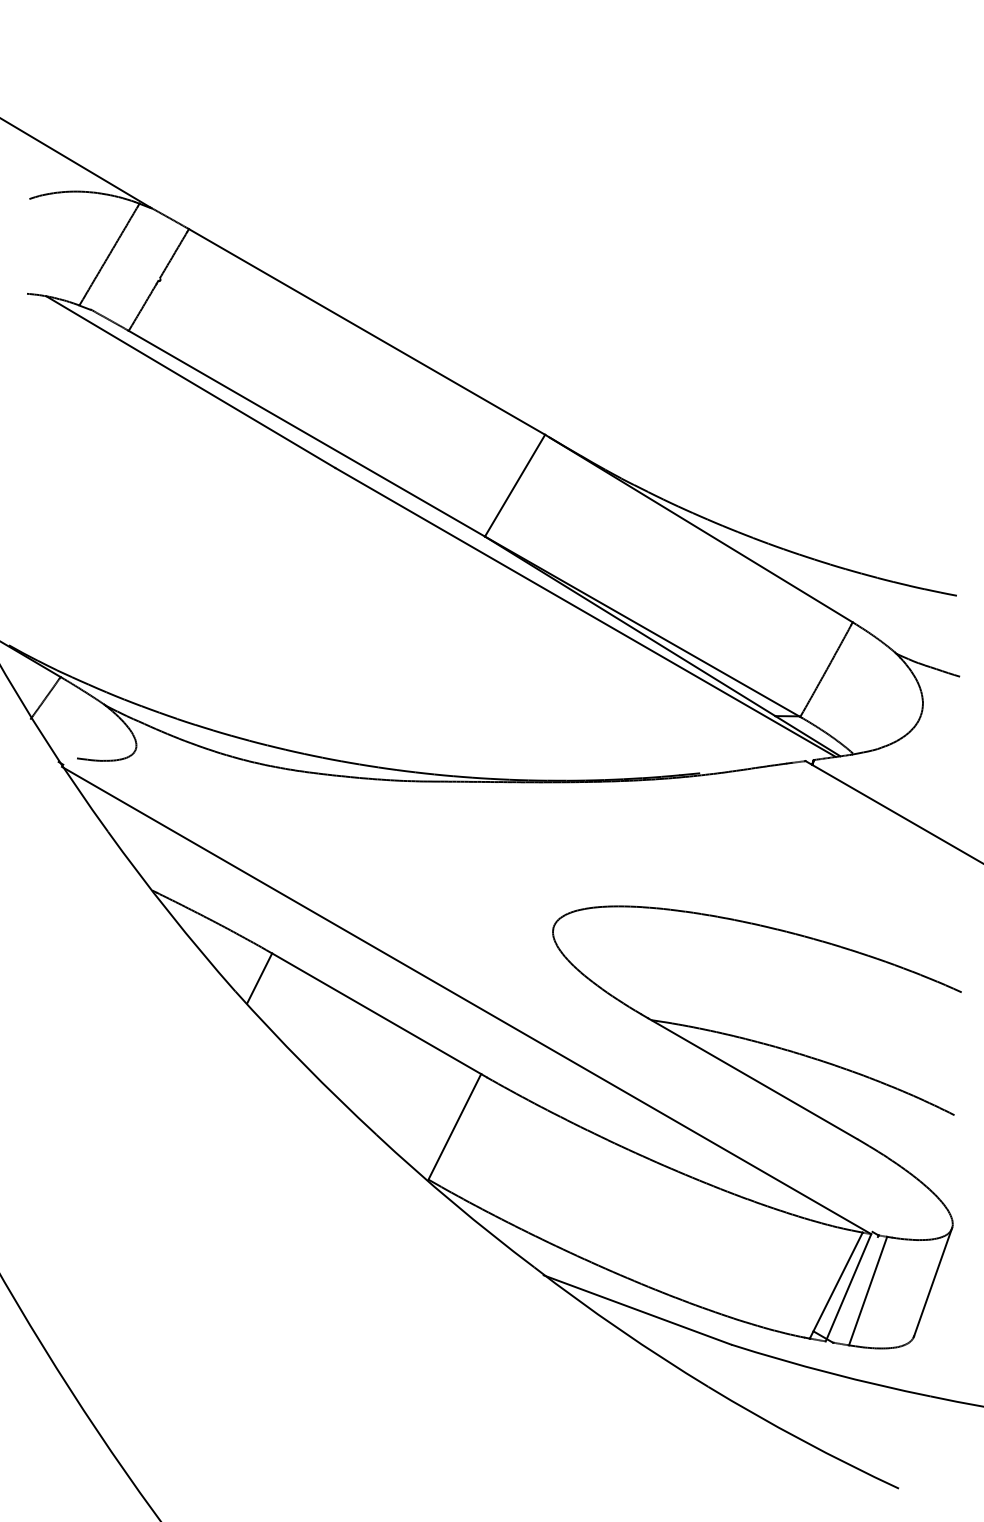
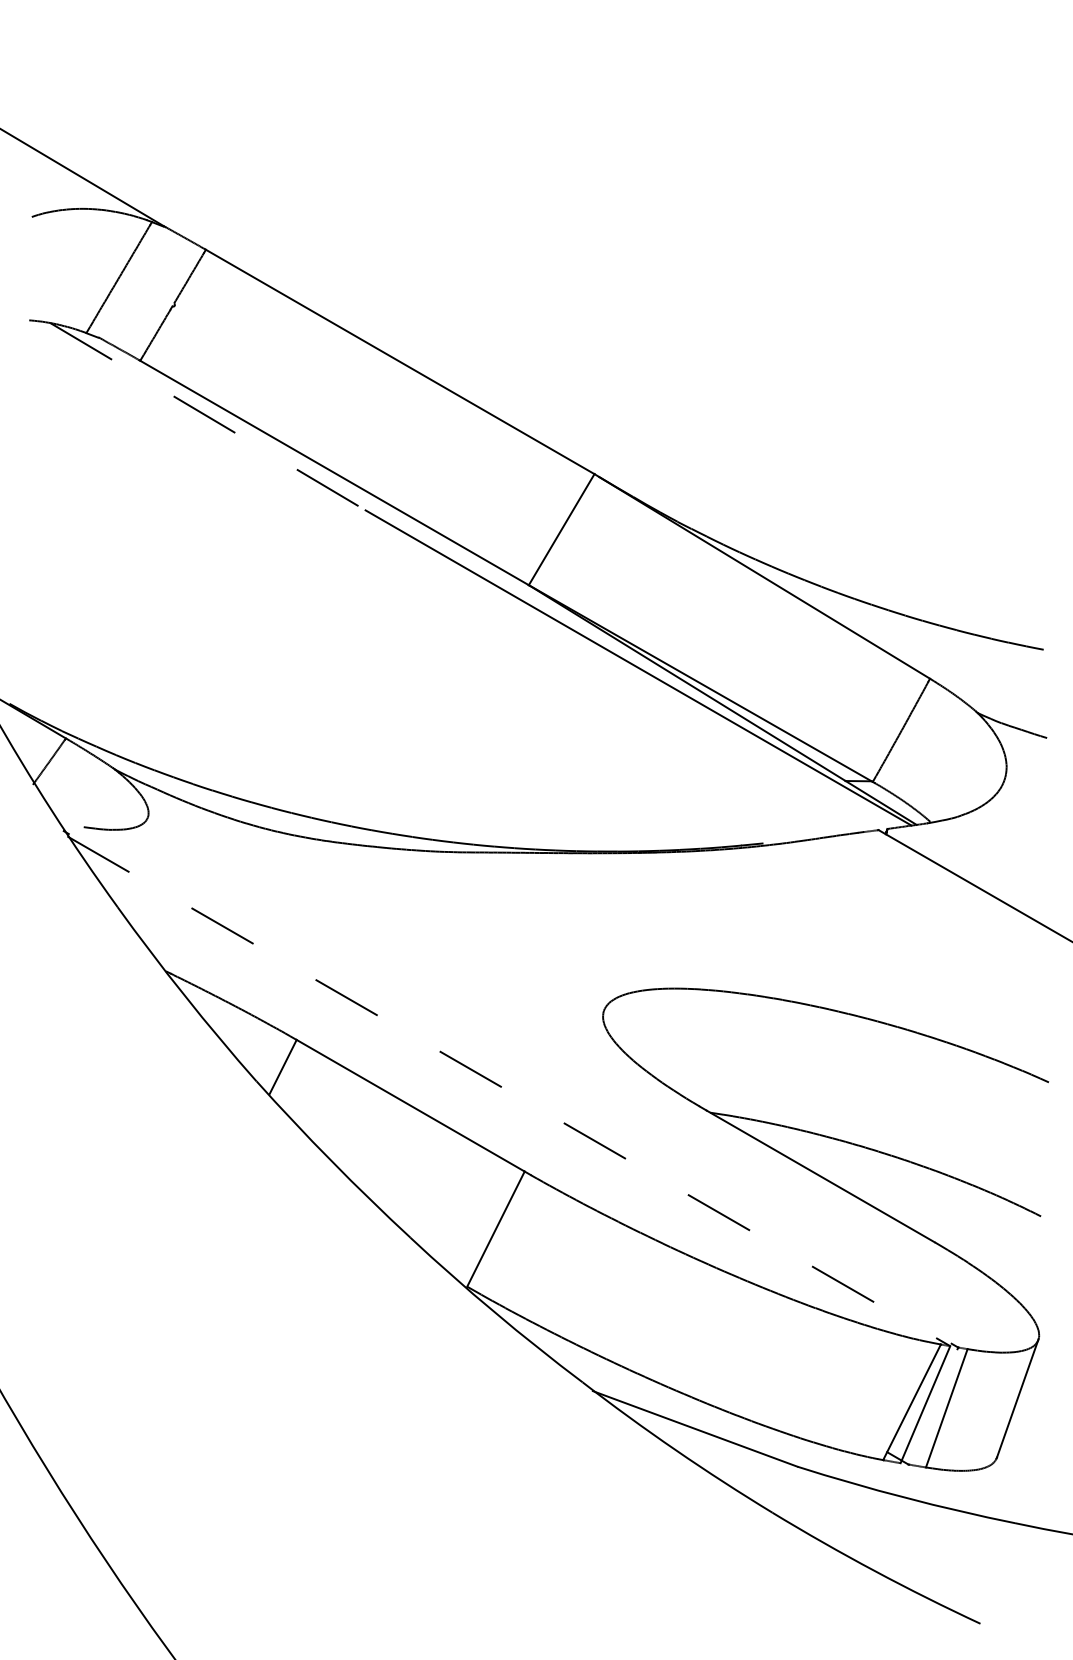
line: (191, 382) -> (208, 417), solid -> dashed
line: (467, 1000) -> (509, 1091), solid -> dashed

